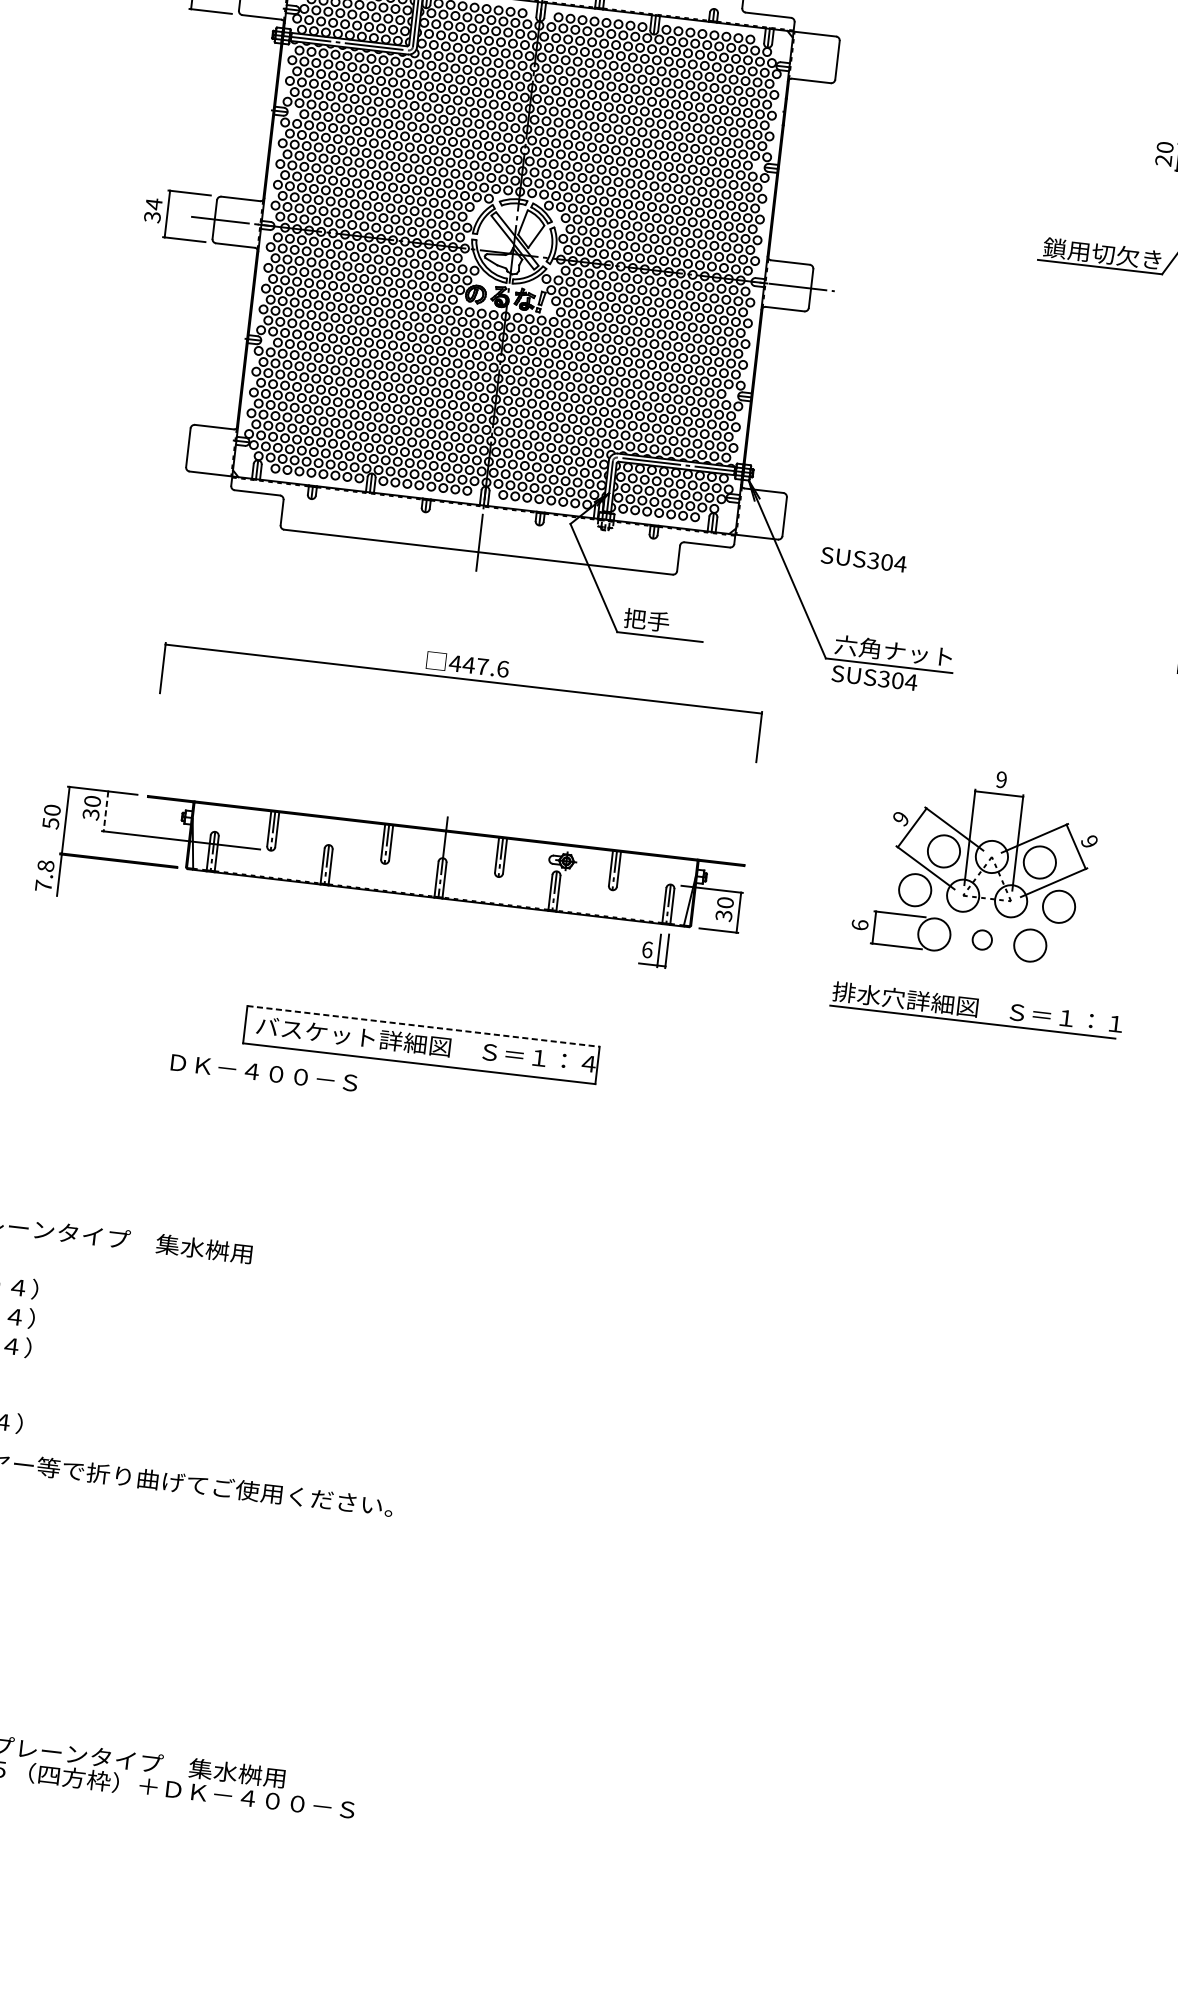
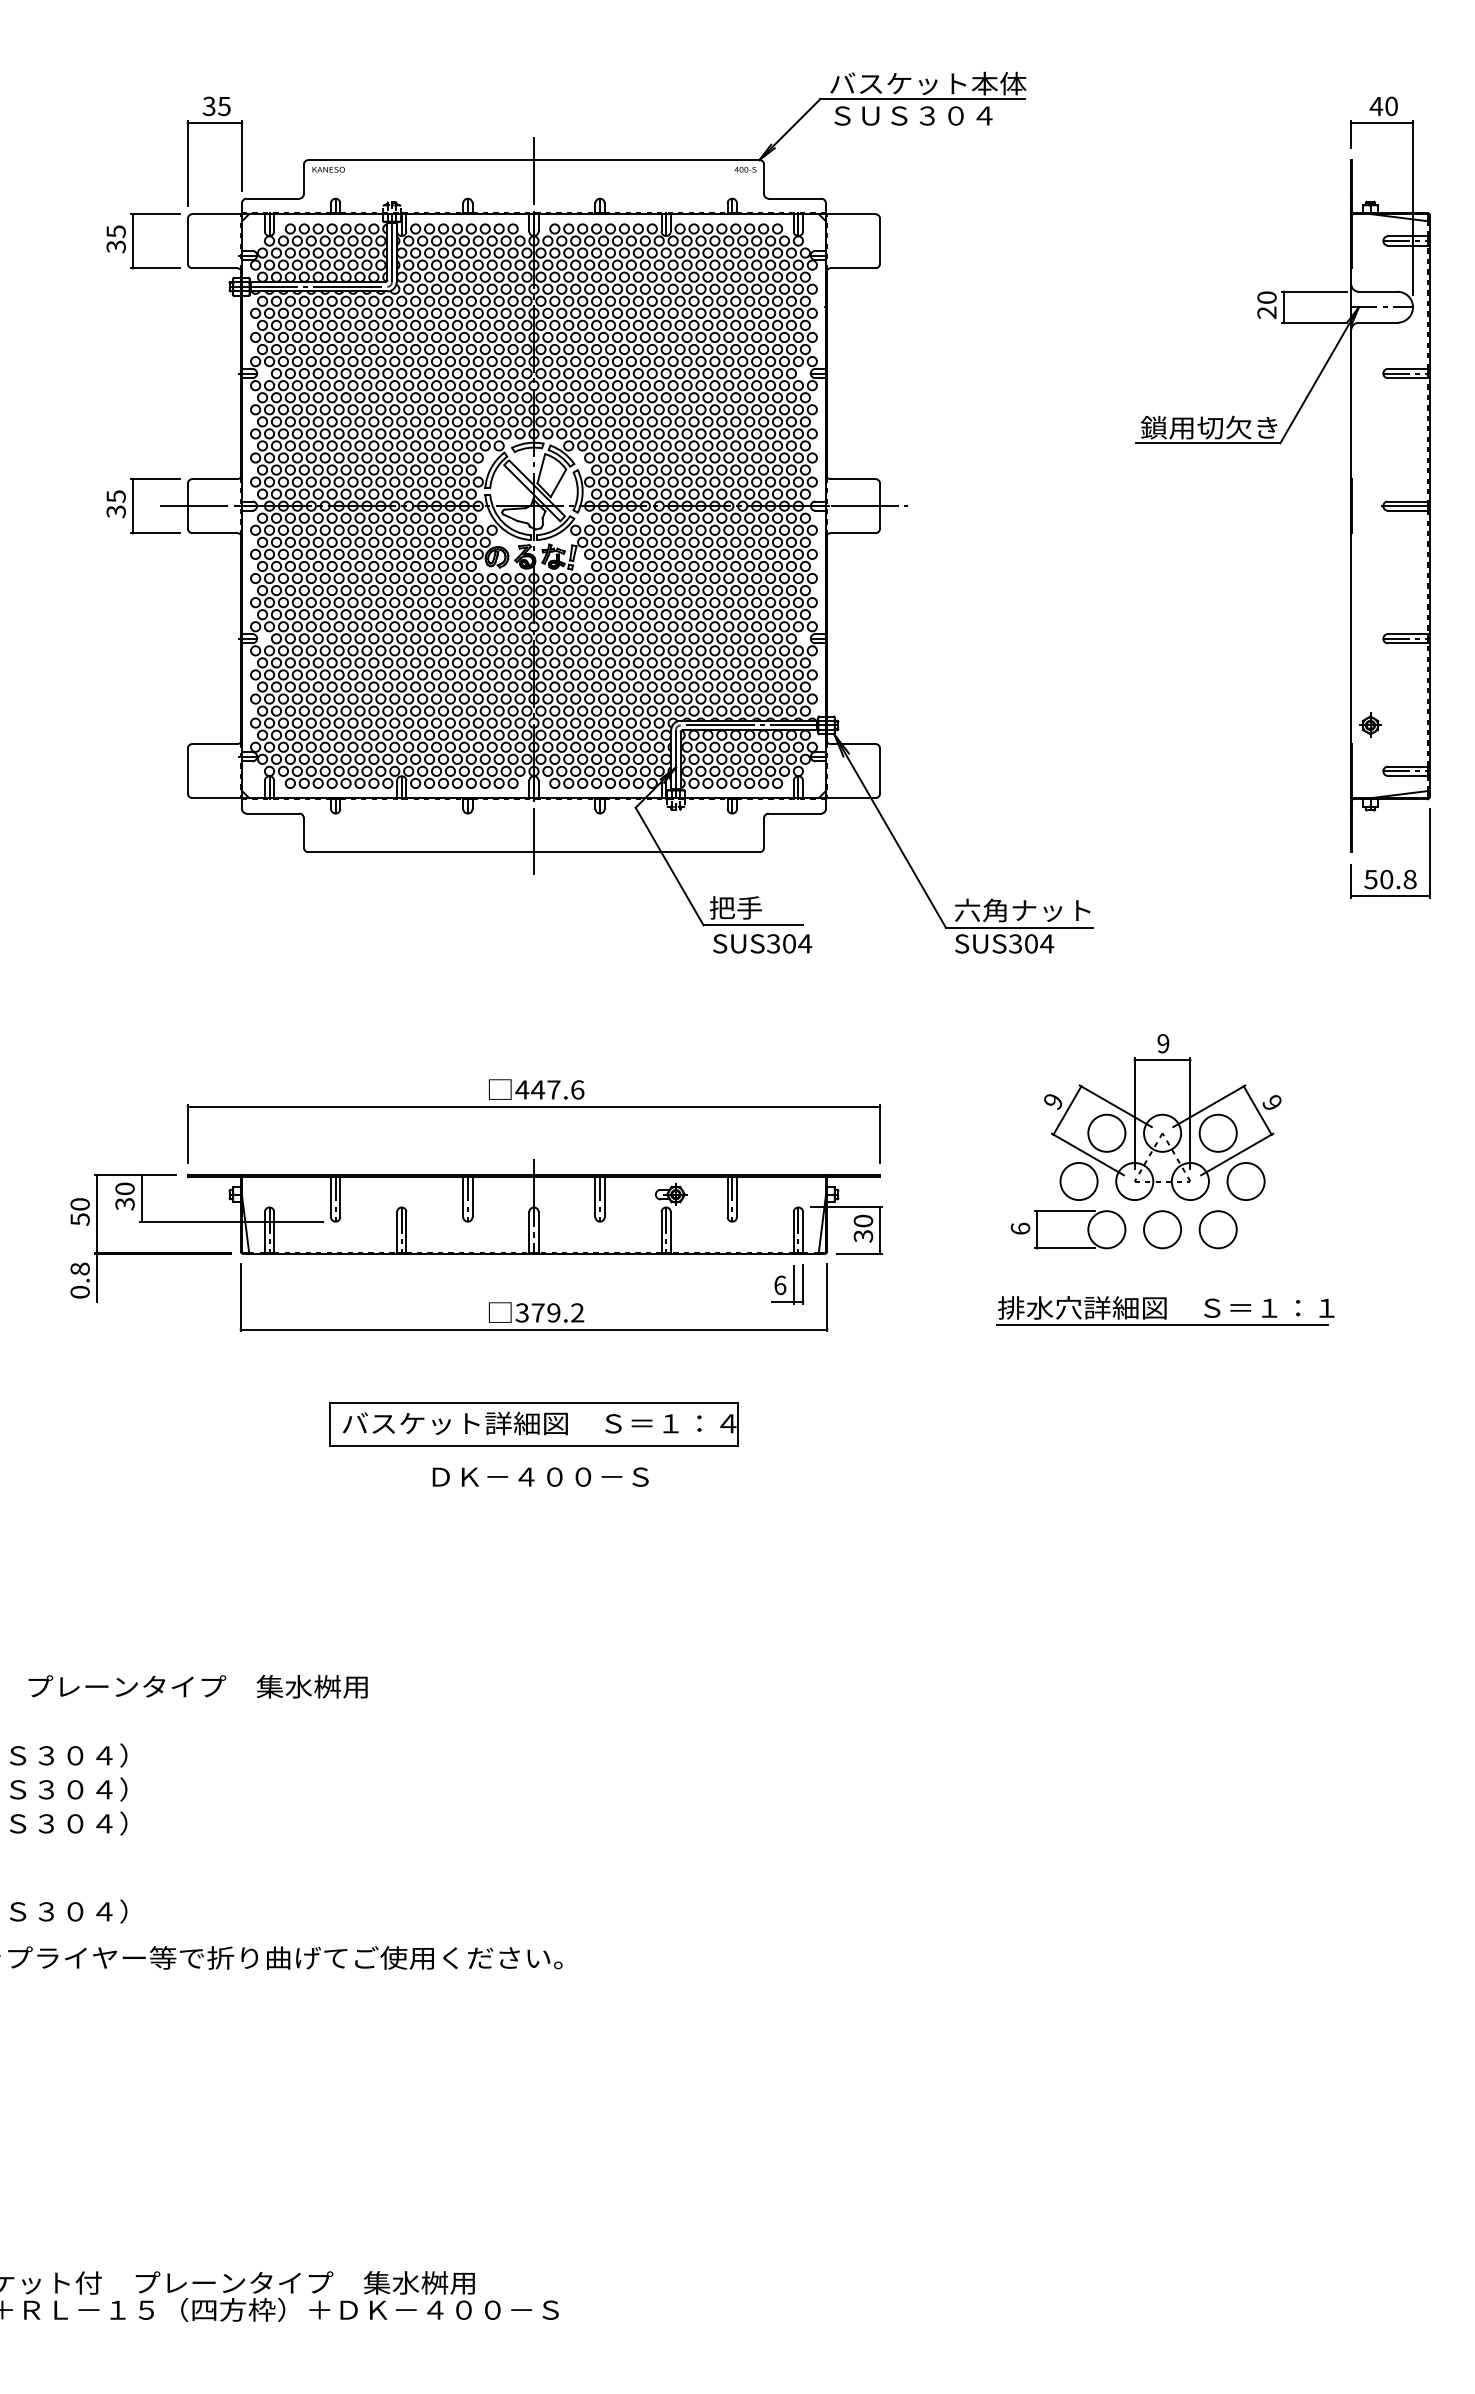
text: (153, 204) -> (115, 496), 34 -> 35
text: (863, 559) -> (762, 943), moved
part: (463, 679) -> (533, 1107), moved
line: (105, 812) -> (141, 1199), dashed -> solid
text: (43, 885) -> (79, 1291), 7.8 -> 0.8
part: (433, 935) -> (533, 1297), added
circle: (982, 939) -> (1162, 1229), size x1.67
line: (424, 1026) -> (534, 1402), dashed -> solid
text: (264, 1072) -> (540, 1476), moved

